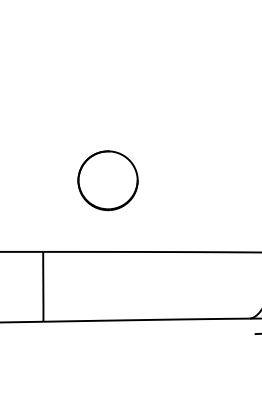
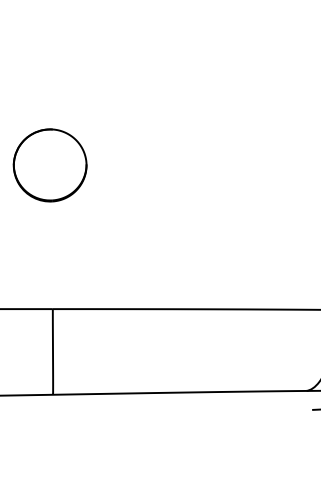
part: (107, 180) -> (49, 165), moved

